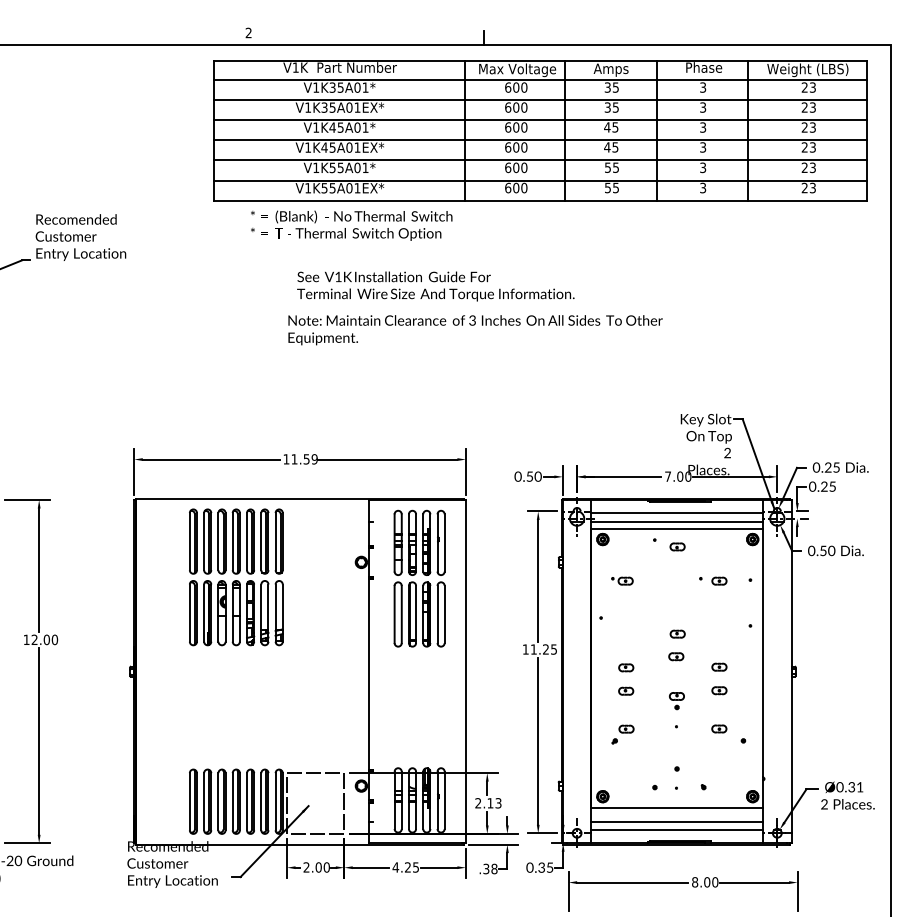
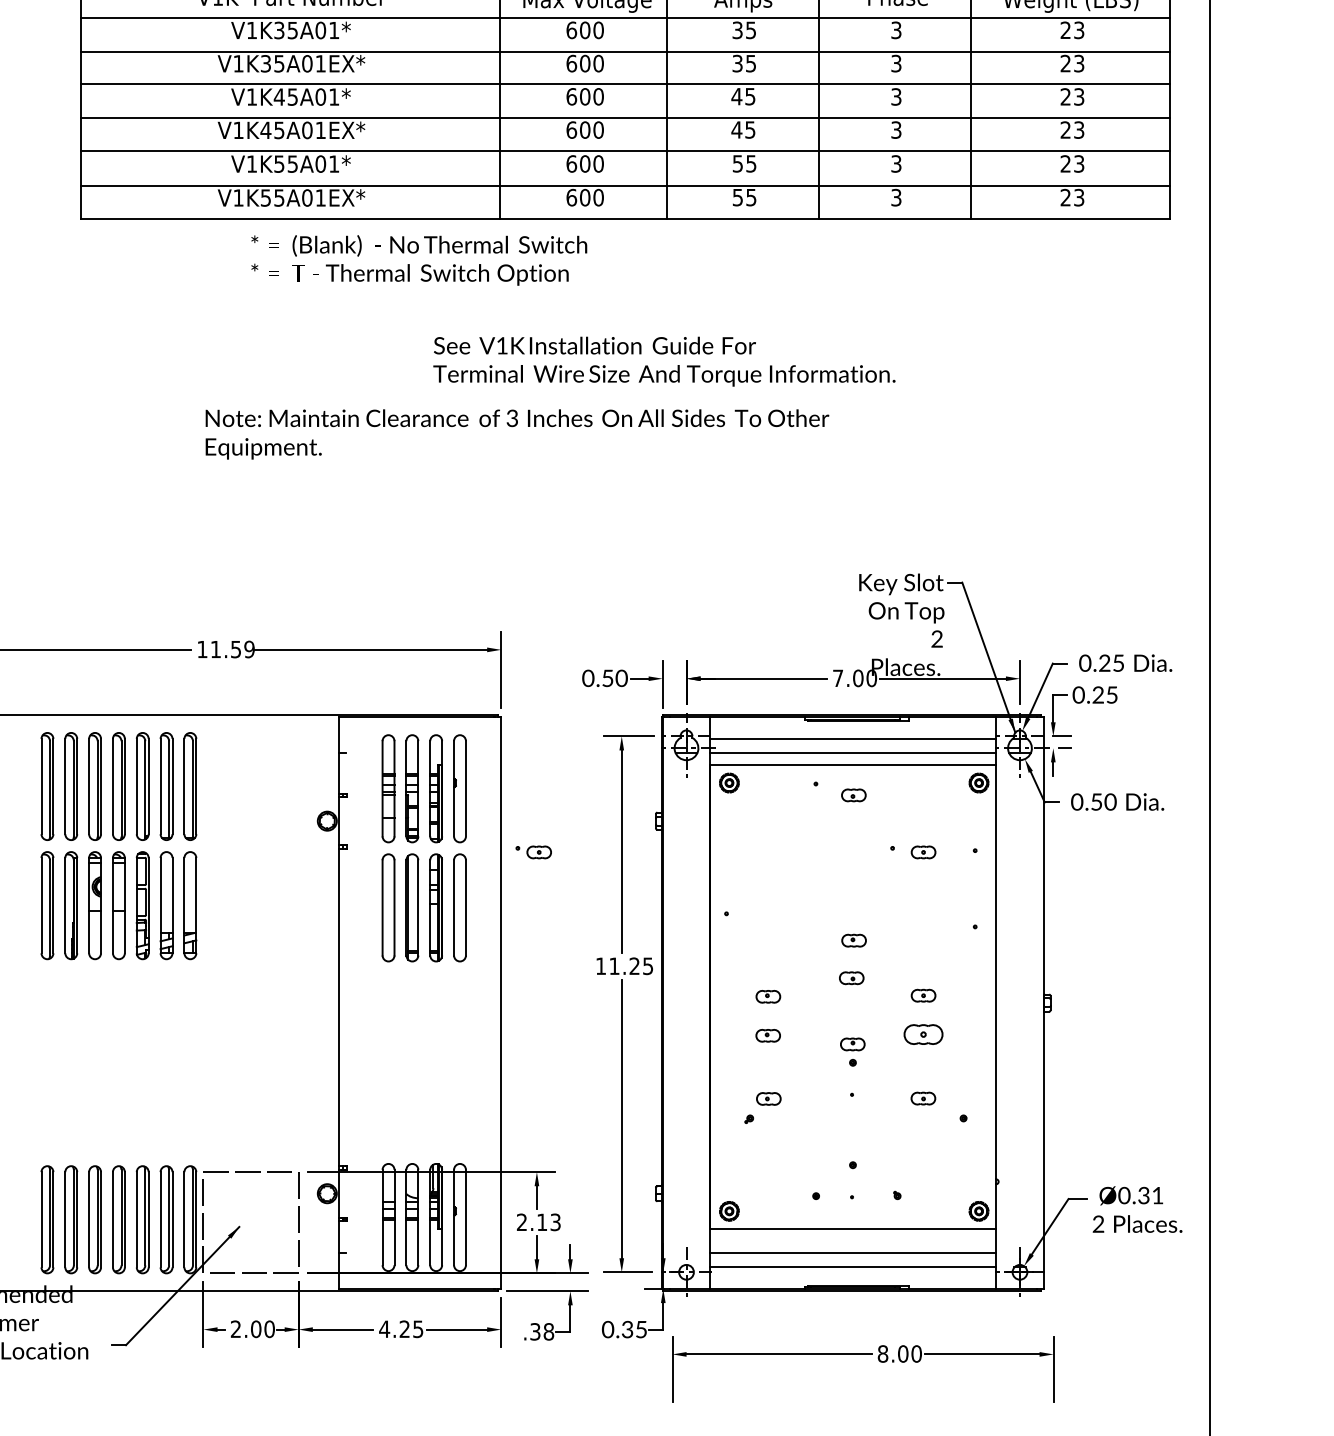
text: (351, 225) -> (419, 260), moved
text: (435, 286) -> (663, 361), moved
part: (622, 580) -> (533, 851), moved
part: (719, 690) -> (923, 1034), size x1.6

